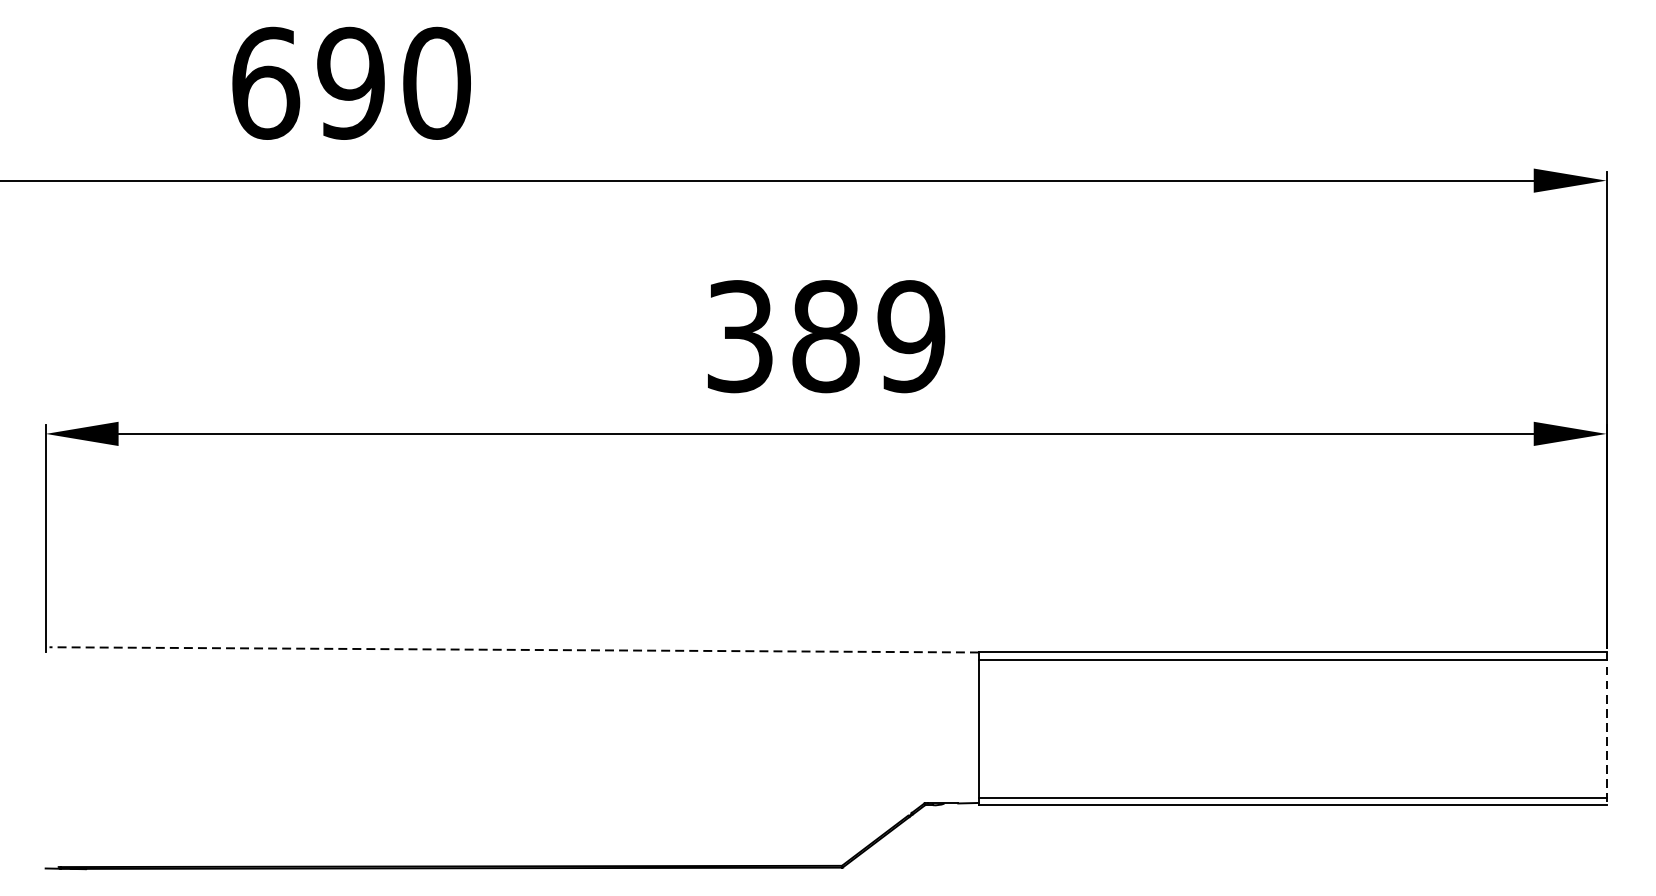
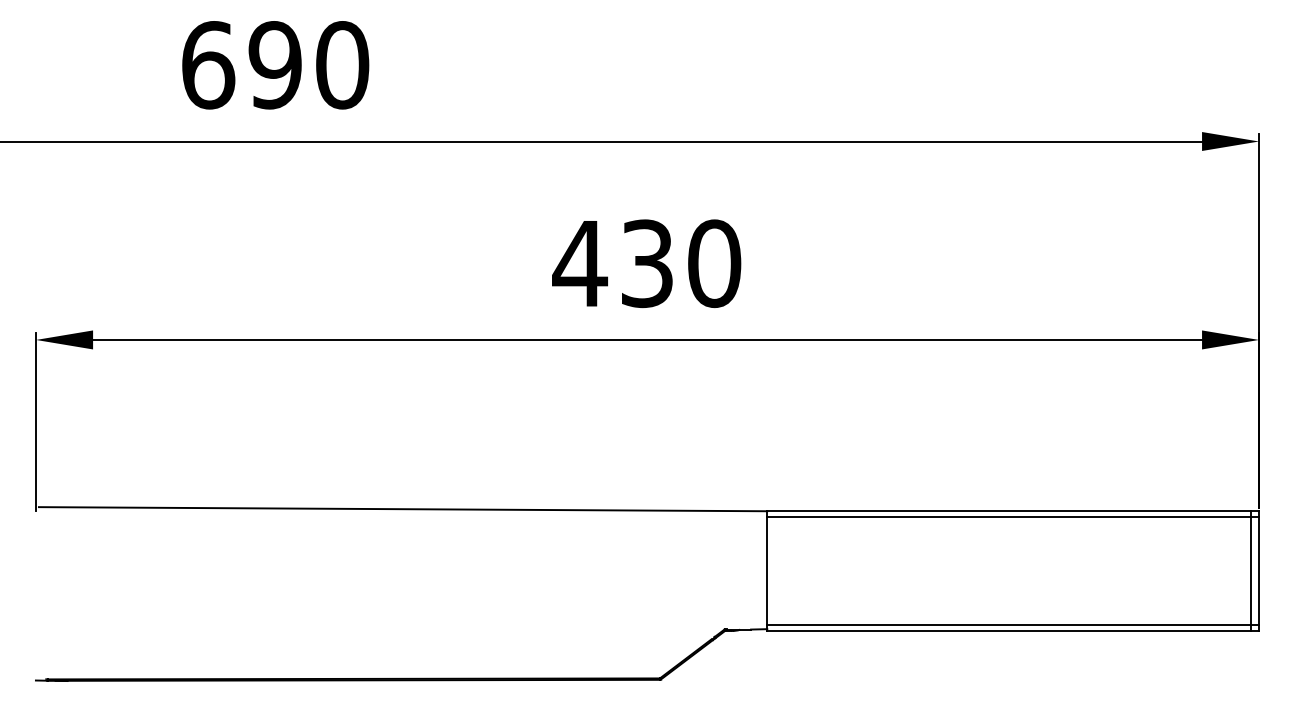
text: (824, 336) -> (646, 263), 389 -> 430
line: (513, 650) -> (402, 509), dashed -> solid
line: (1595, 728) -> (1250, 570), added
line: (1607, 729) -> (1259, 571), dashed -> solid

